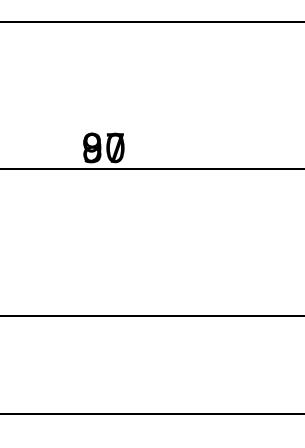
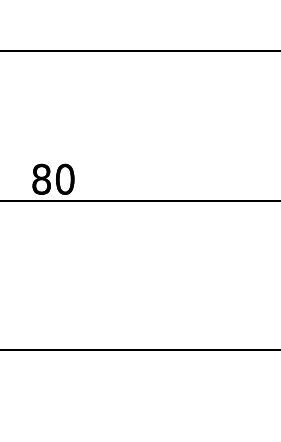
text: (103, 147) -> (53, 178), 97 -> 80

